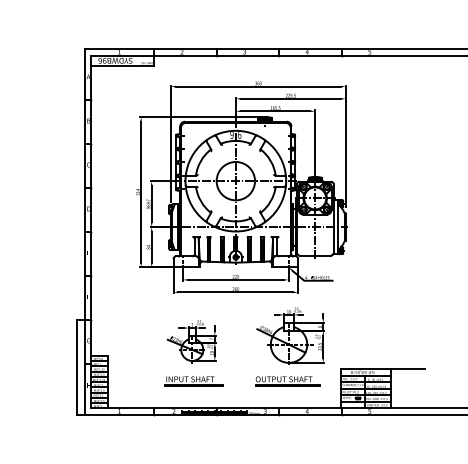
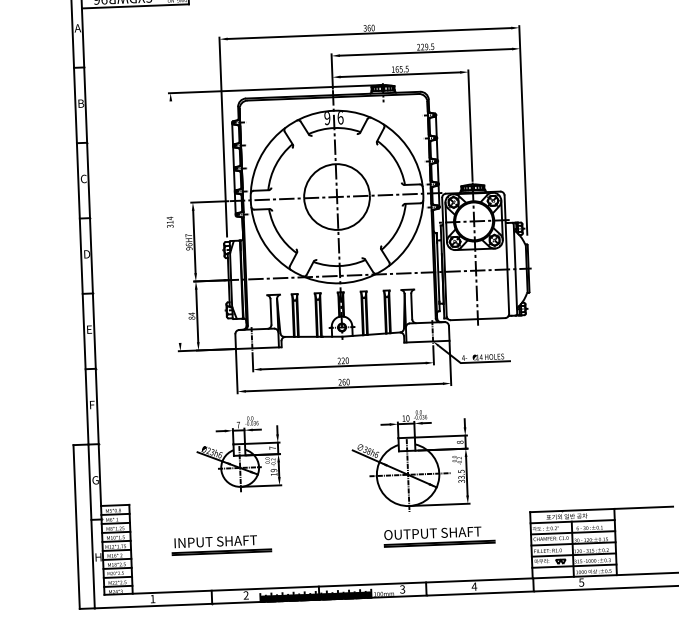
line: (141, 191) -> (176, 220), removed
part: (290, 335) -> (409, 459), moved
part: (191, 341) -> (238, 453), moved
part: (193, 381) -> (221, 545), moved

